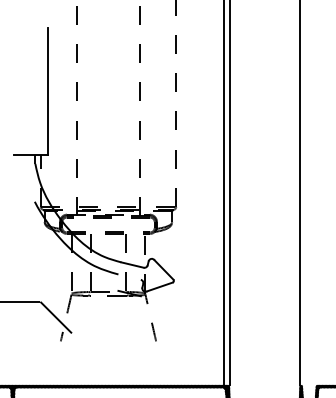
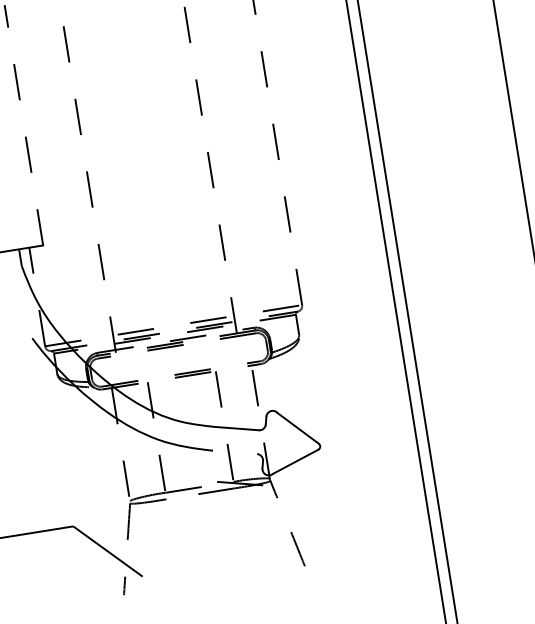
line: (48, 91) -> (24, 124), solid -> dashed

